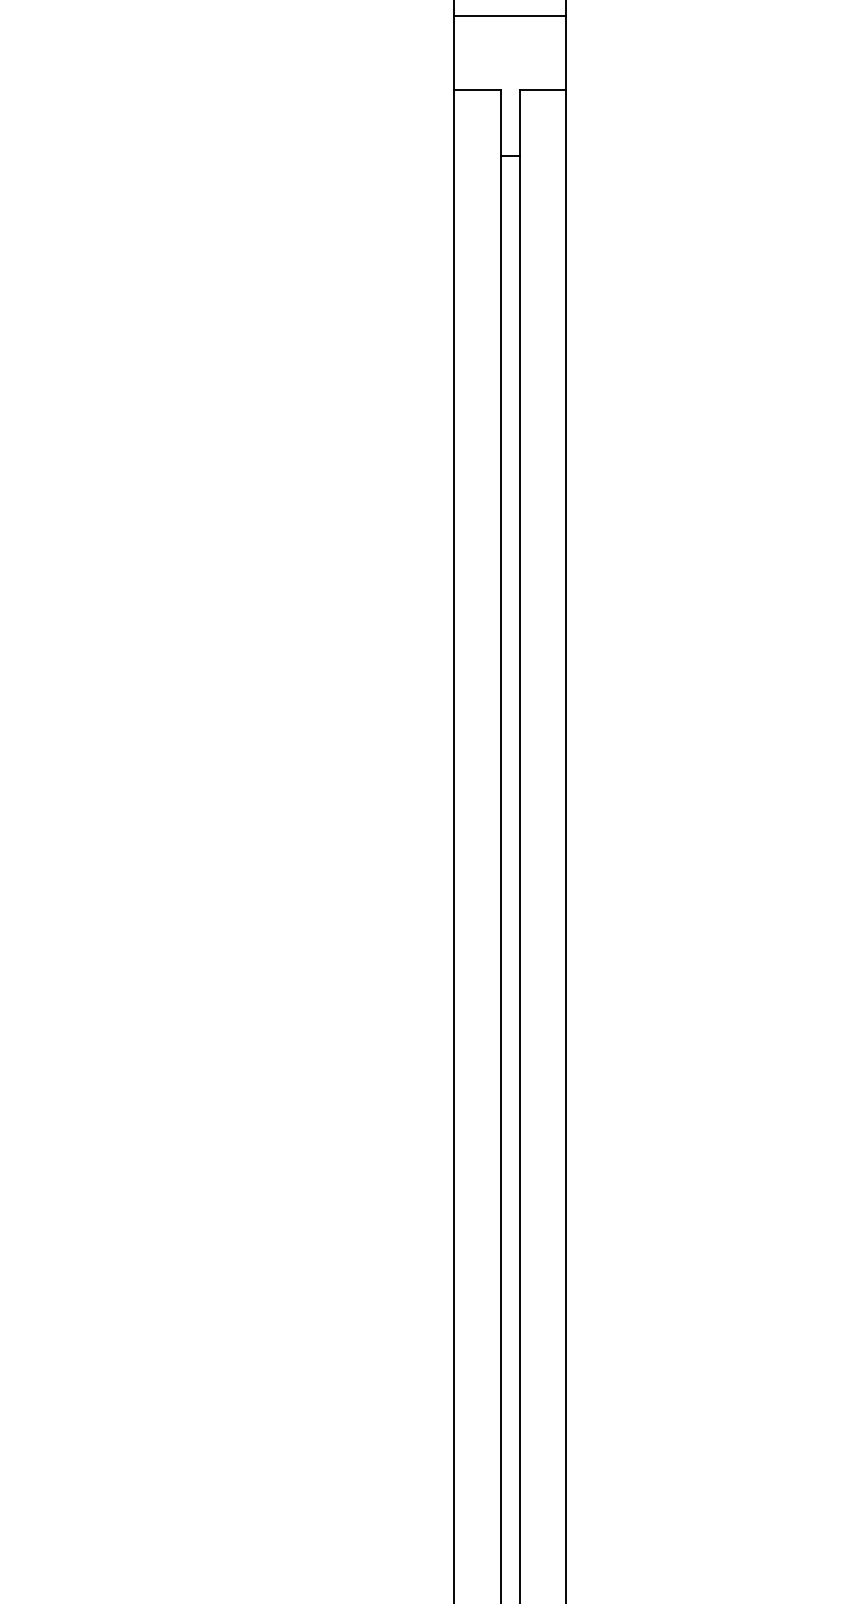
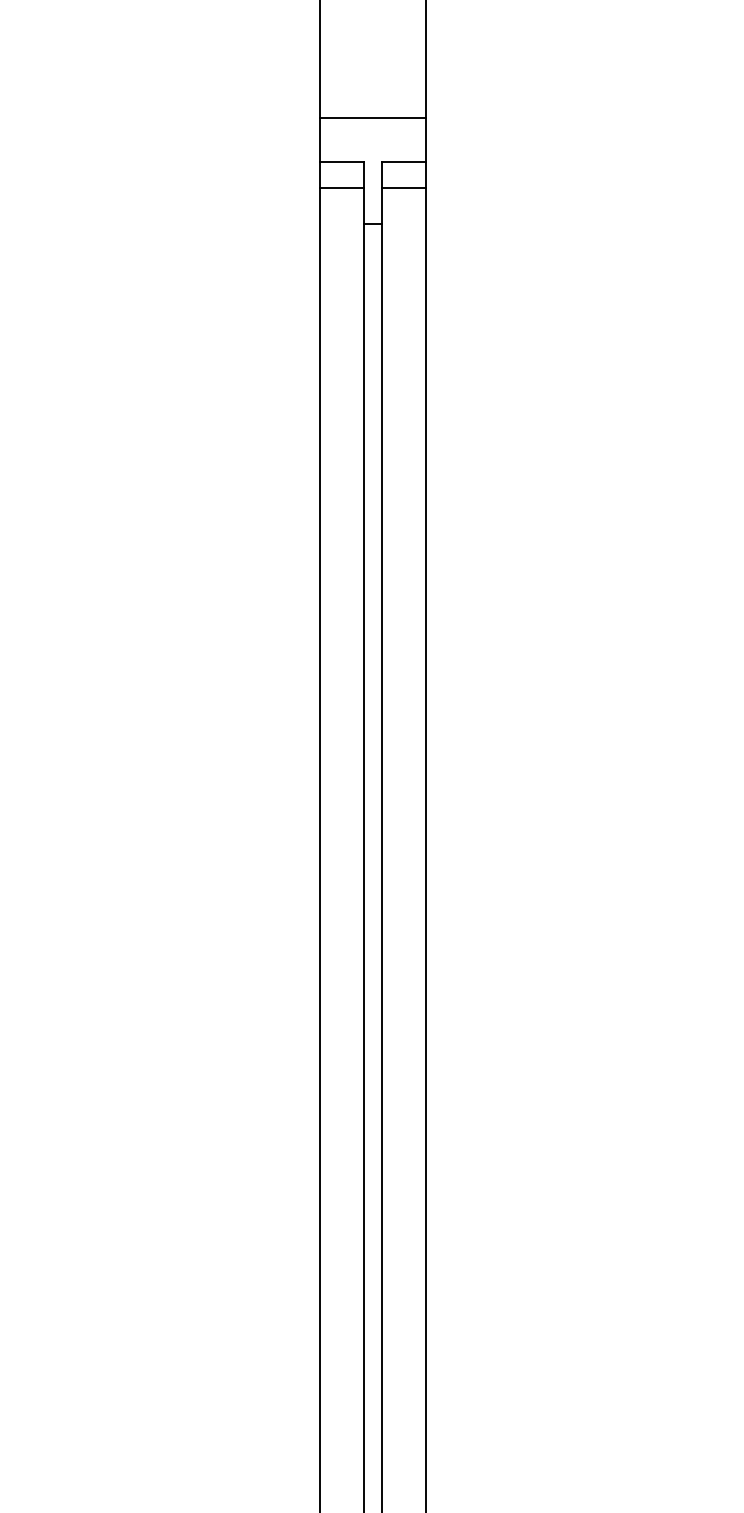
line: (510, 15) -> (373, 117), moved
line: (477, 117) -> (342, 187), added
line: (542, 117) -> (403, 187), added

